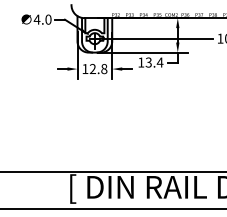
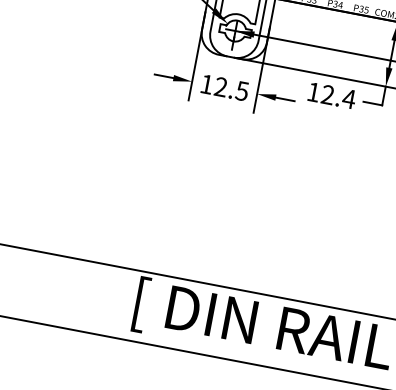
text: (148, 63) -> (327, 96), 13.4 -> 12.4
text: (104, 68) -> (242, 90), 12.8 -> 12.5

